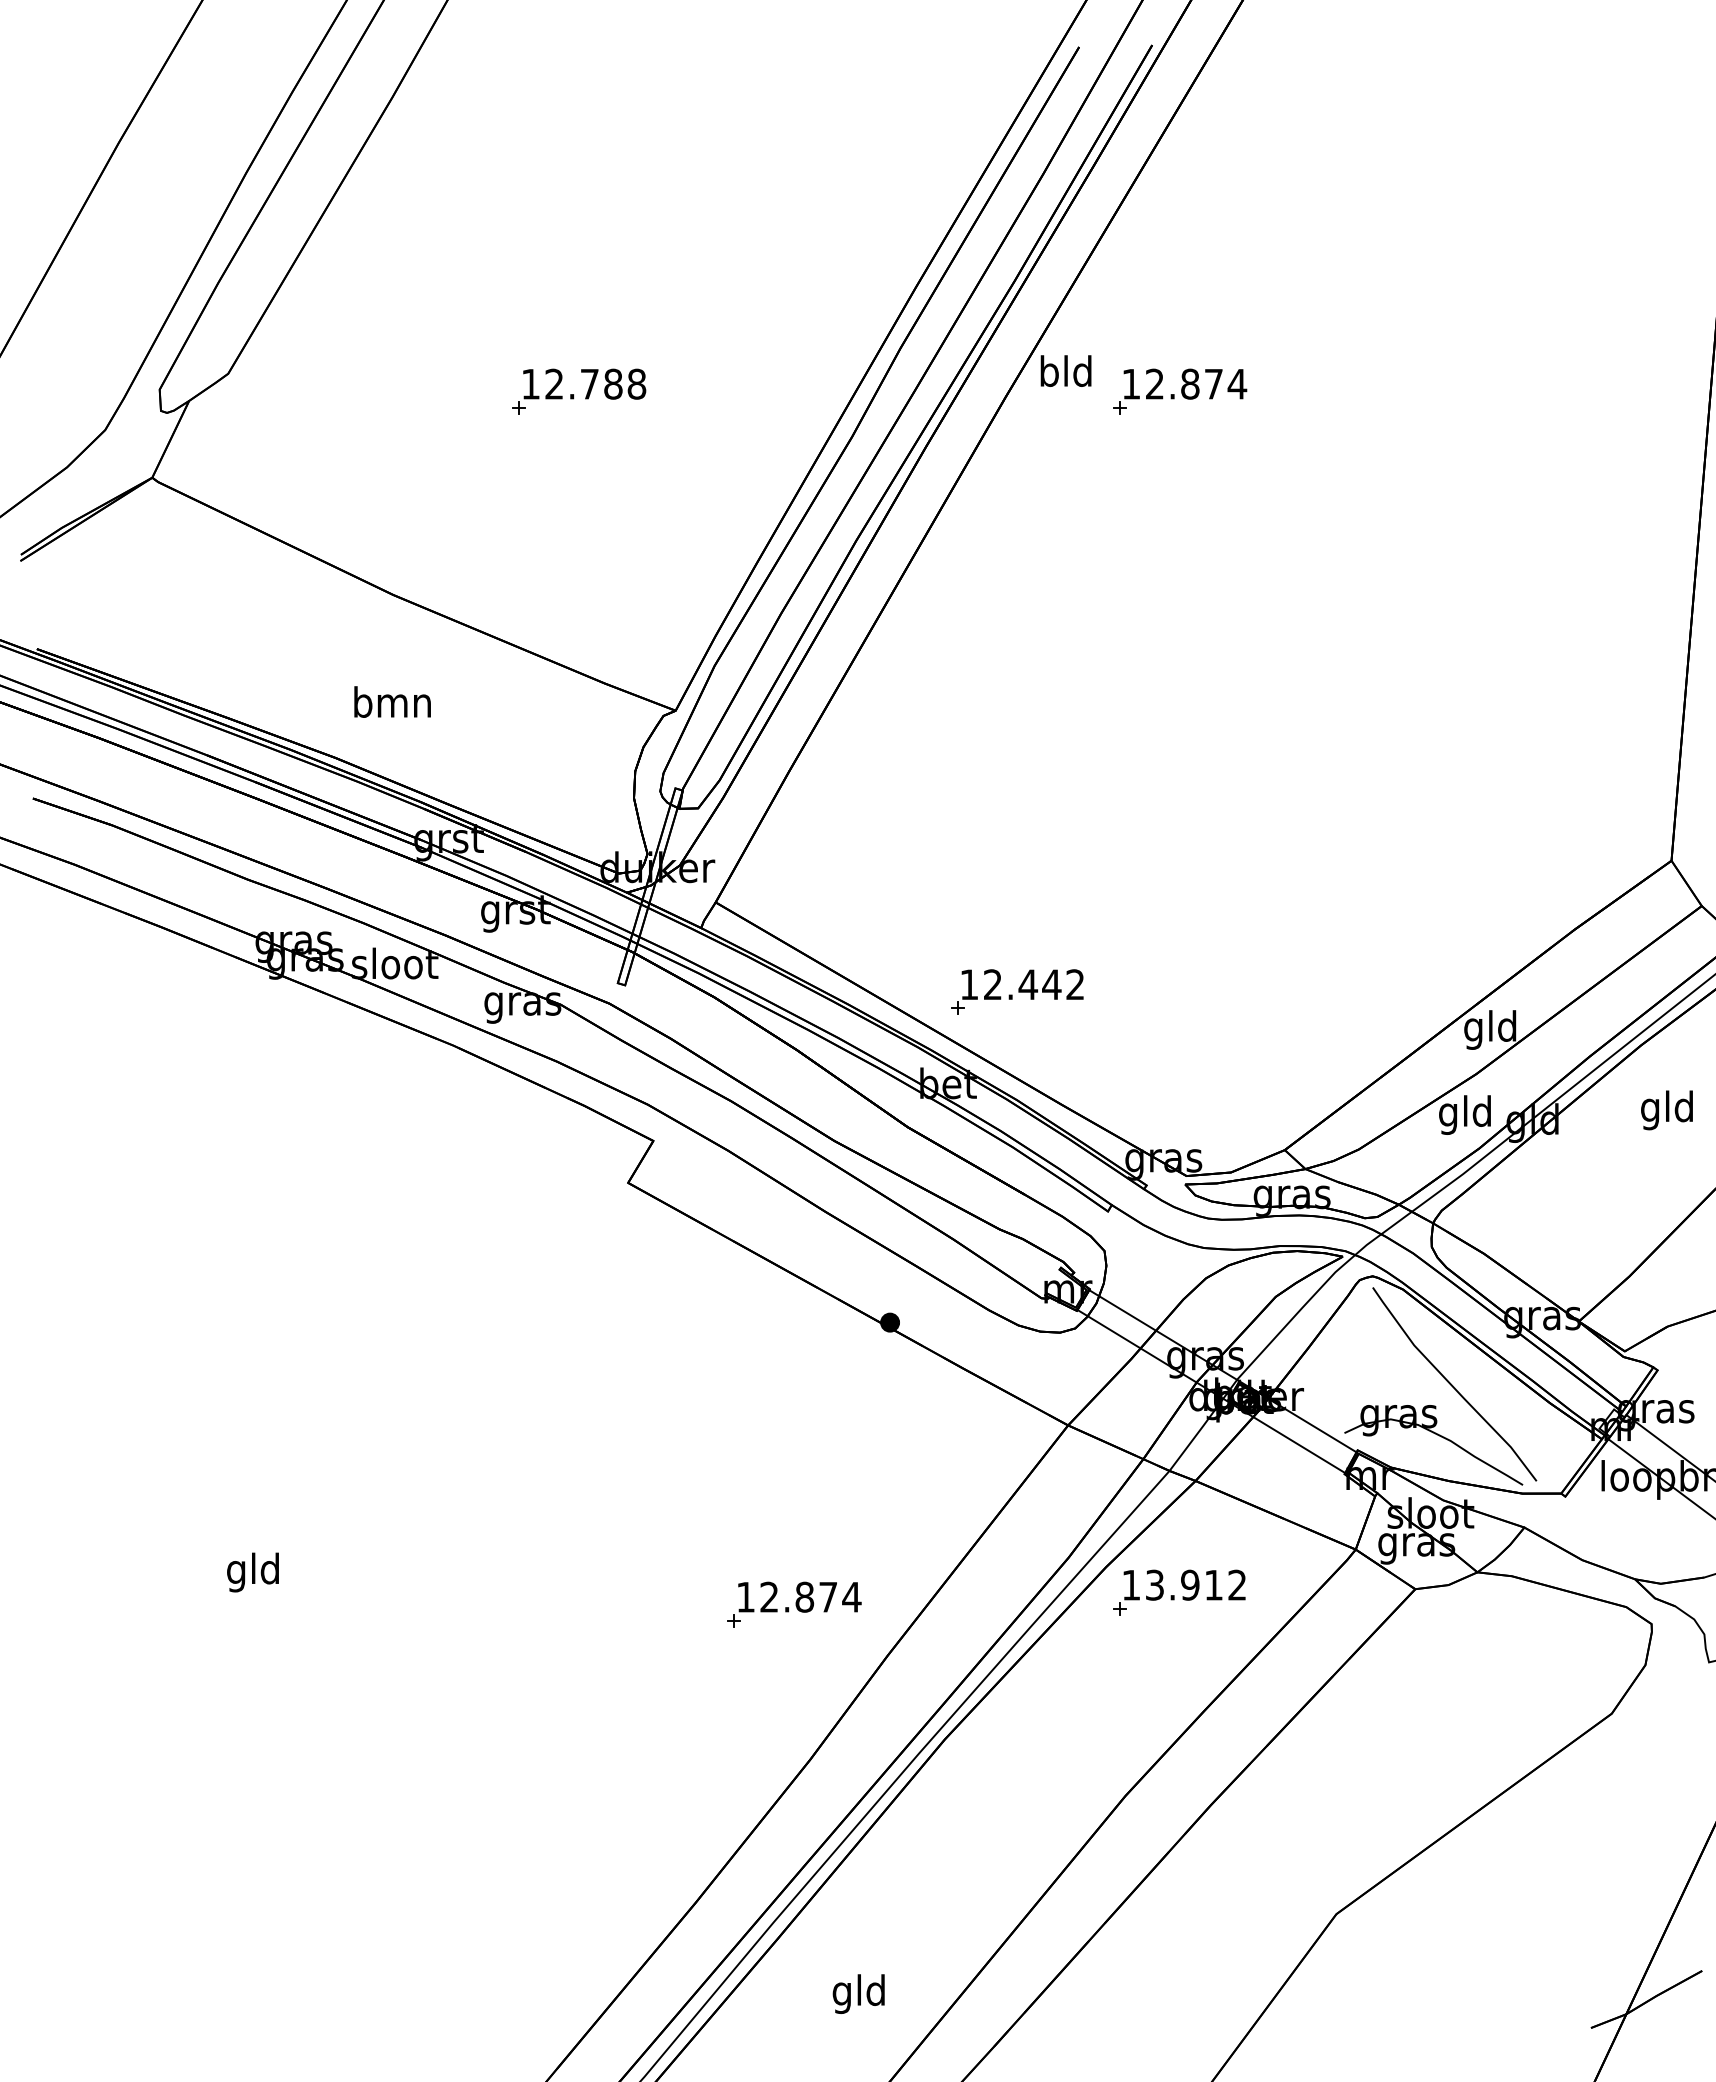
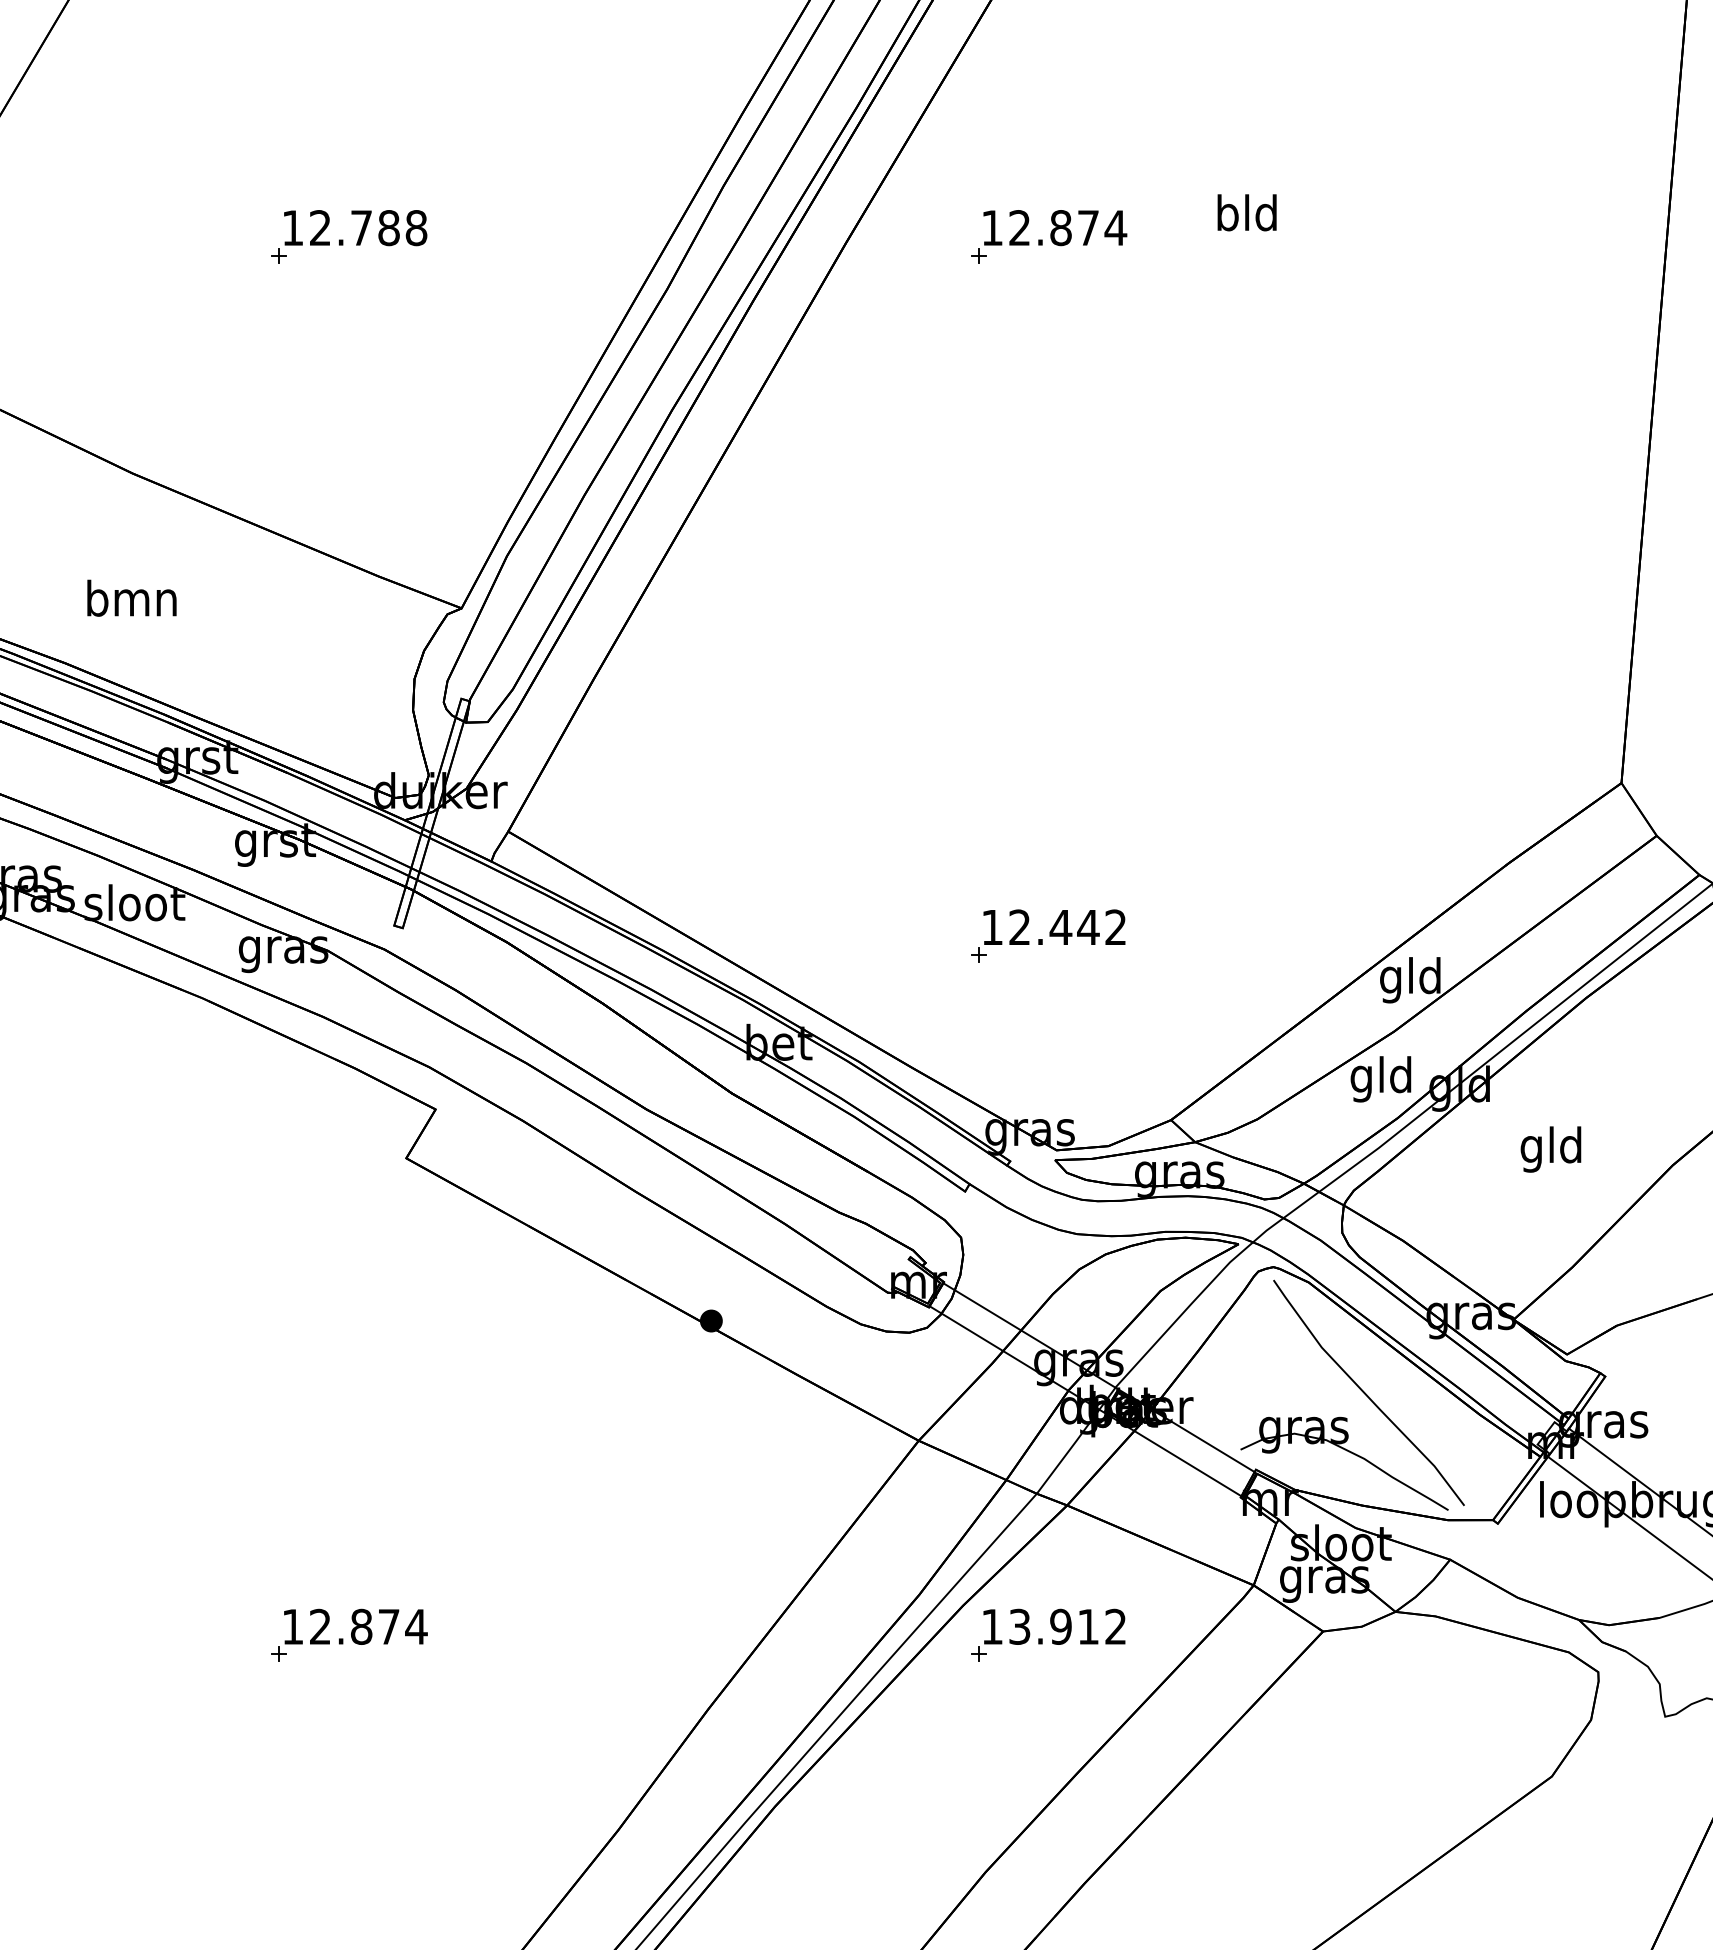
text: (1065, 370) -> (1246, 212), moved
part: (1017, 991) -> (1048, 935), moved
text: (1666, 1110) -> (1550, 1149), moved
part: (794, 1604) -> (349, 1635), moved

